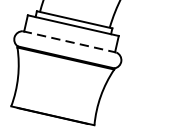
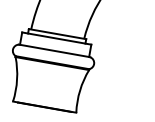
line: (70, 42) -> (55, 51), dashed -> solid

